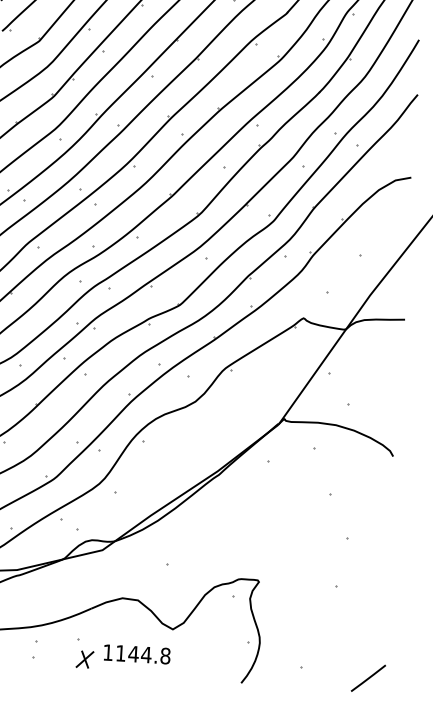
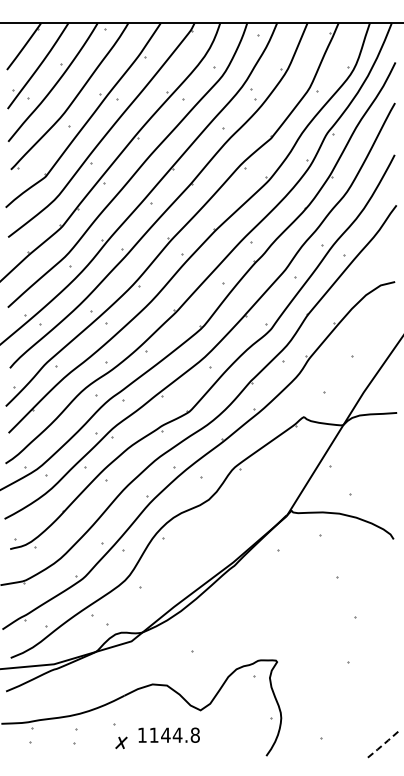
part: (85, 659) -> (121, 742), size x0.7
line: (368, 678) -> (383, 744), solid -> dashed

